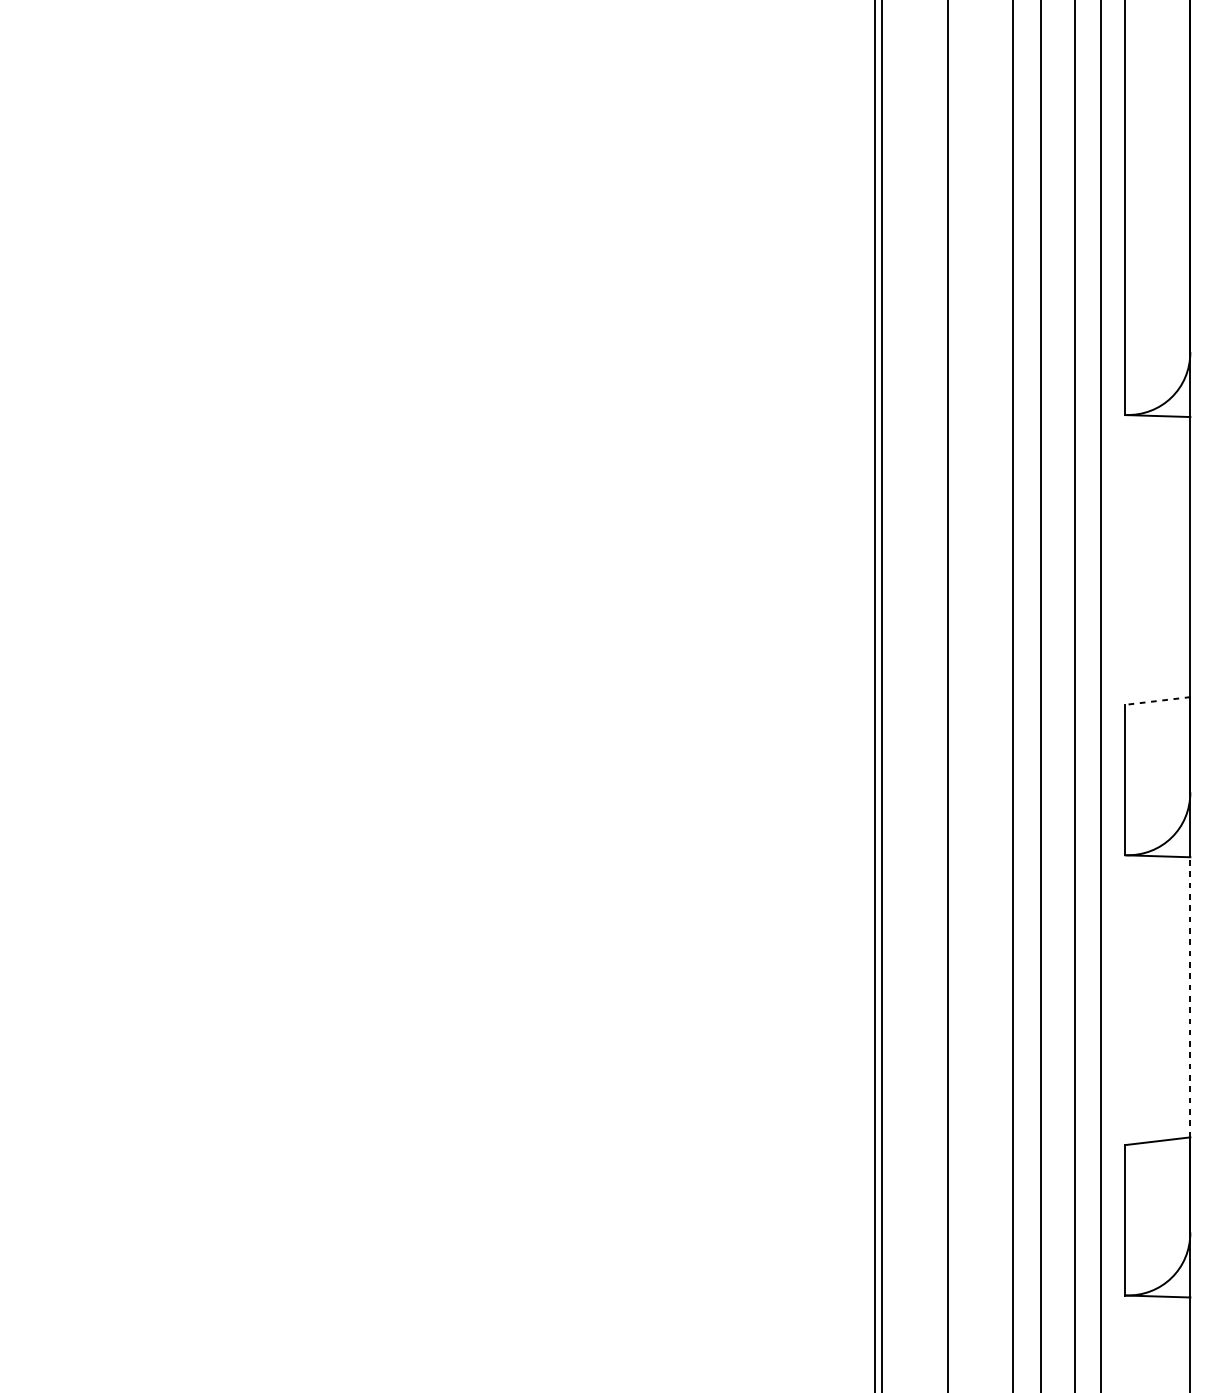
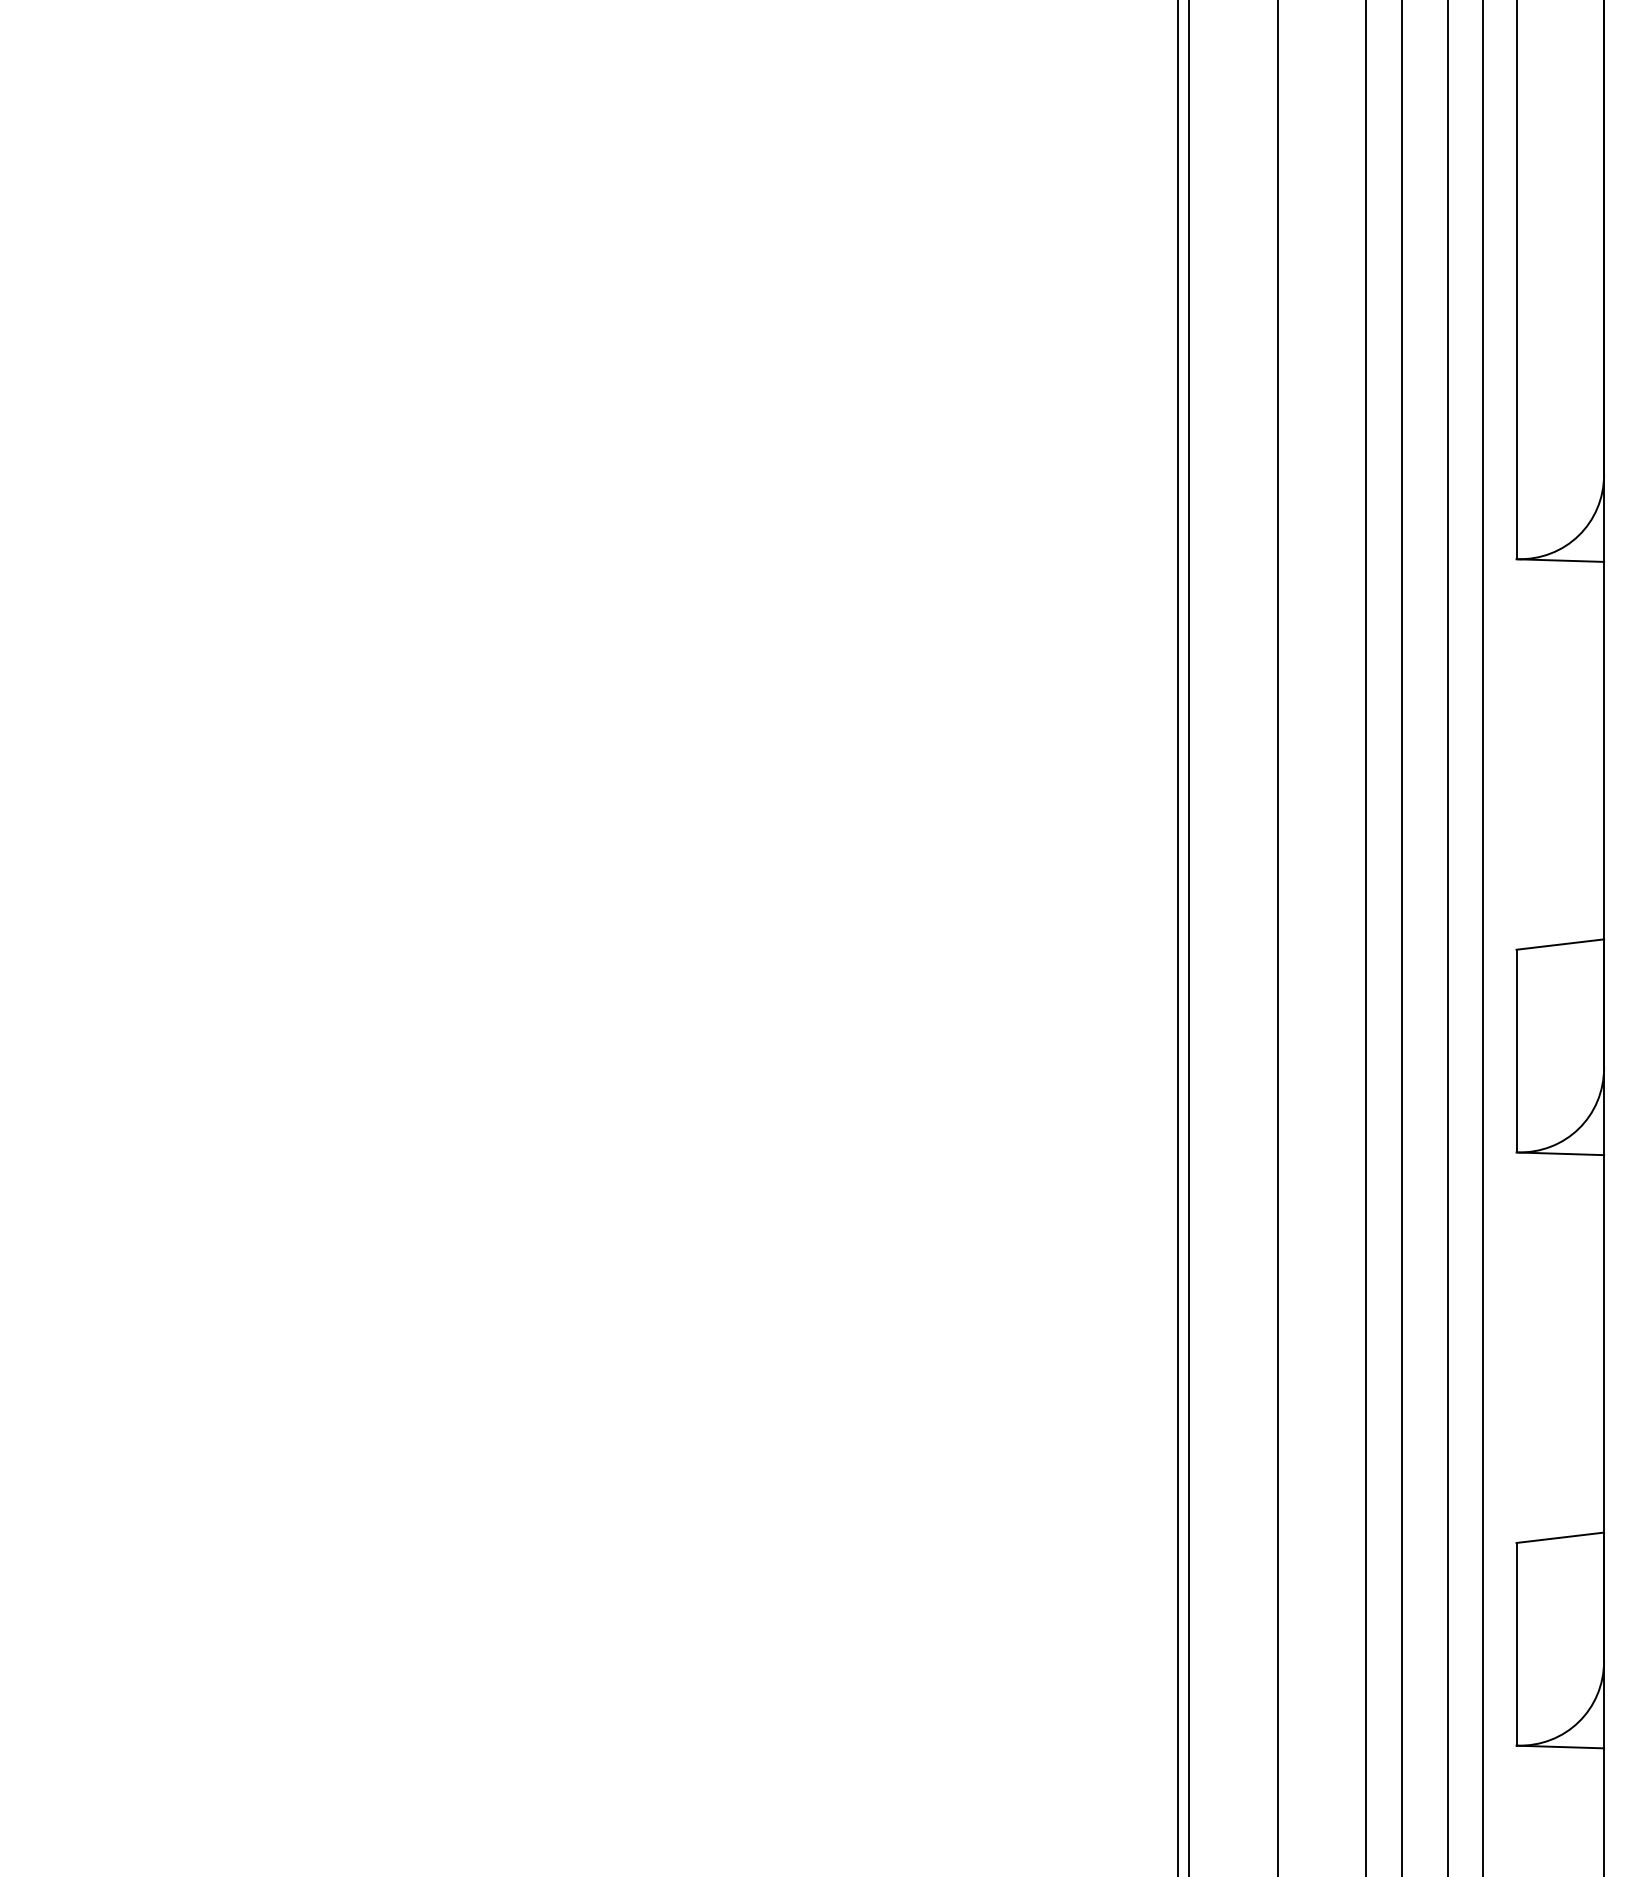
line: (1157, 700) -> (1559, 944), dashed -> solid
line: (1190, 997) -> (1604, 1343), dashed -> solid

